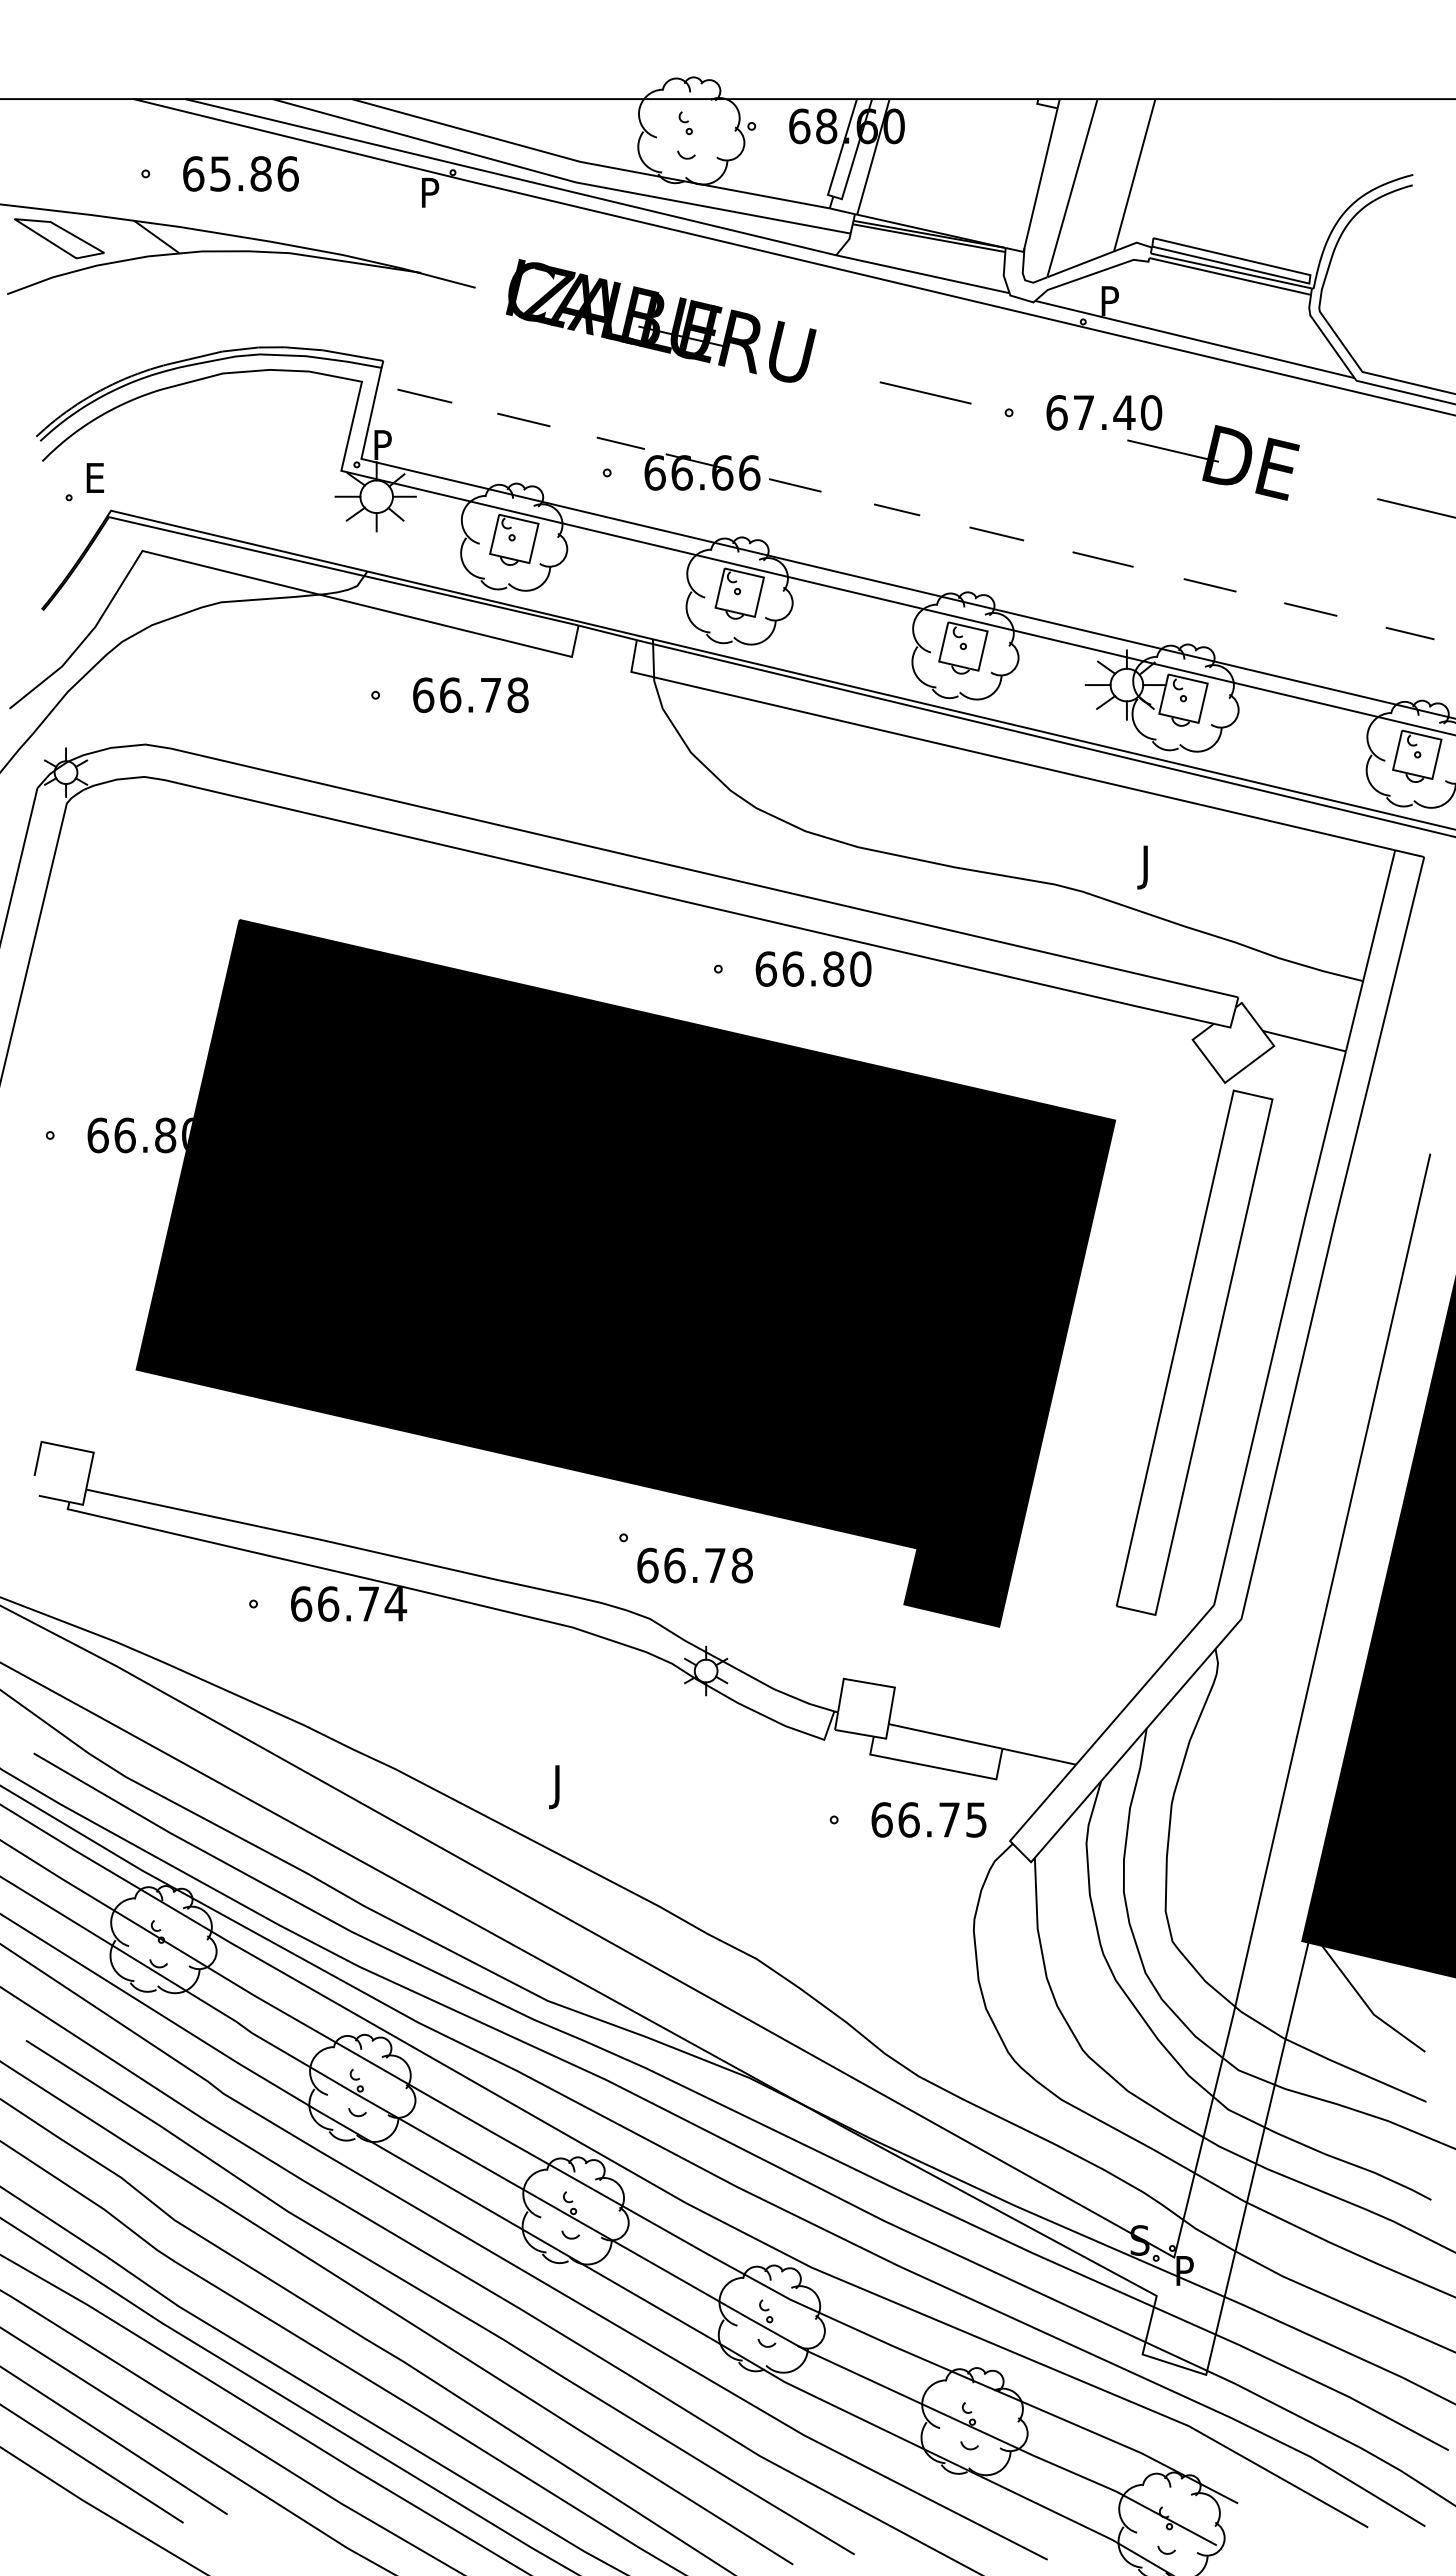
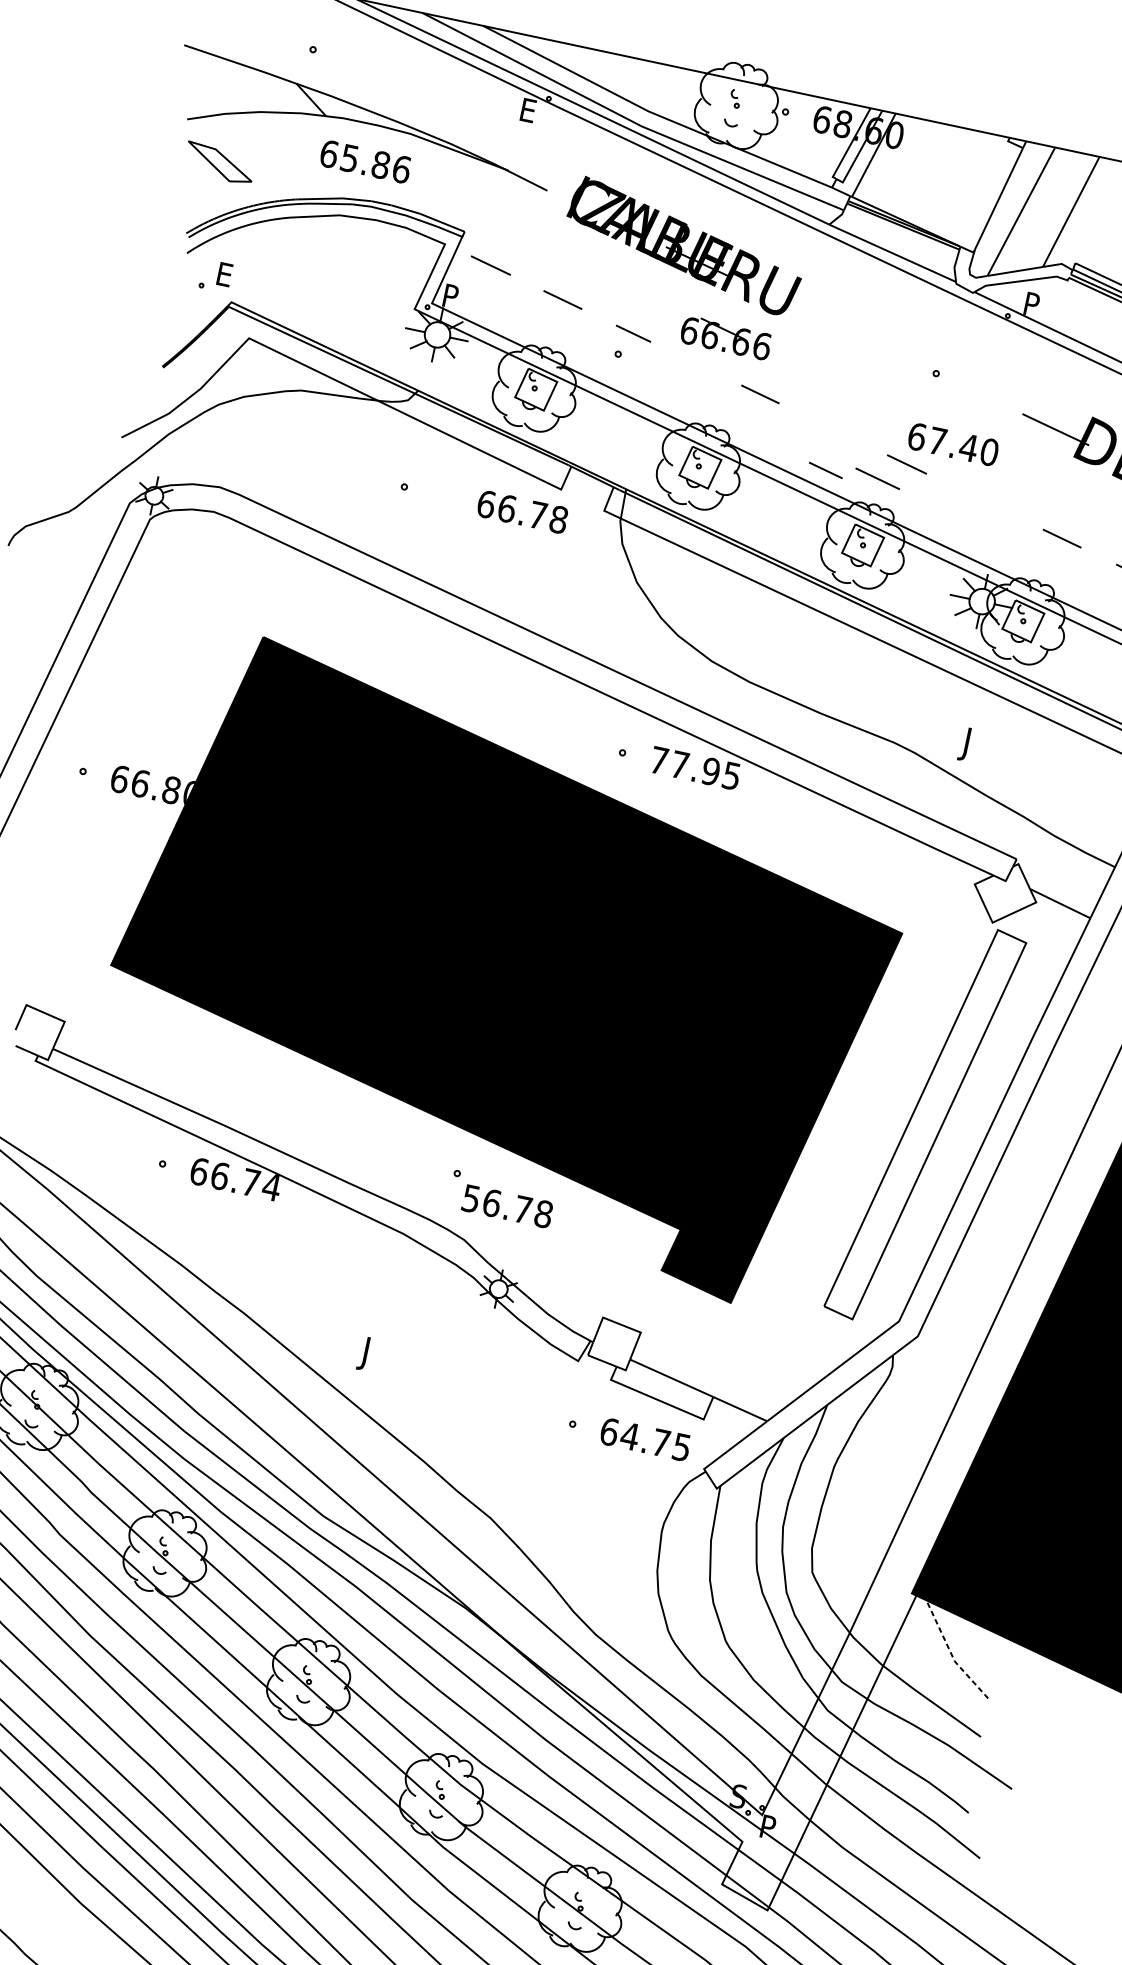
text: (240, 173) -> (365, 161), moved
text: (432, 192) -> (529, 110), P -> E
part: (59, 238) -> (219, 163), moved
line: (925, 392) -> (875, 344), removed
text: (1104, 412) -> (953, 444), moved
part: (703, 464) -> (728, 332), moved
line: (897, 509) -> (826, 470), moved
line: (1102, 559) -> (877, 478), moved
text: (470, 695) -> (522, 512), moved
text: (813, 968) -> (695, 767), 66.80 -> 77.95
text: (647, 1565) -> (471, 1198), 66.78 -> 56.78
text: (908, 1819) -> (629, 1435), 66.75 -> 64.75
line: (1367, 2006) -> (951, 1654), solid -> dashed

